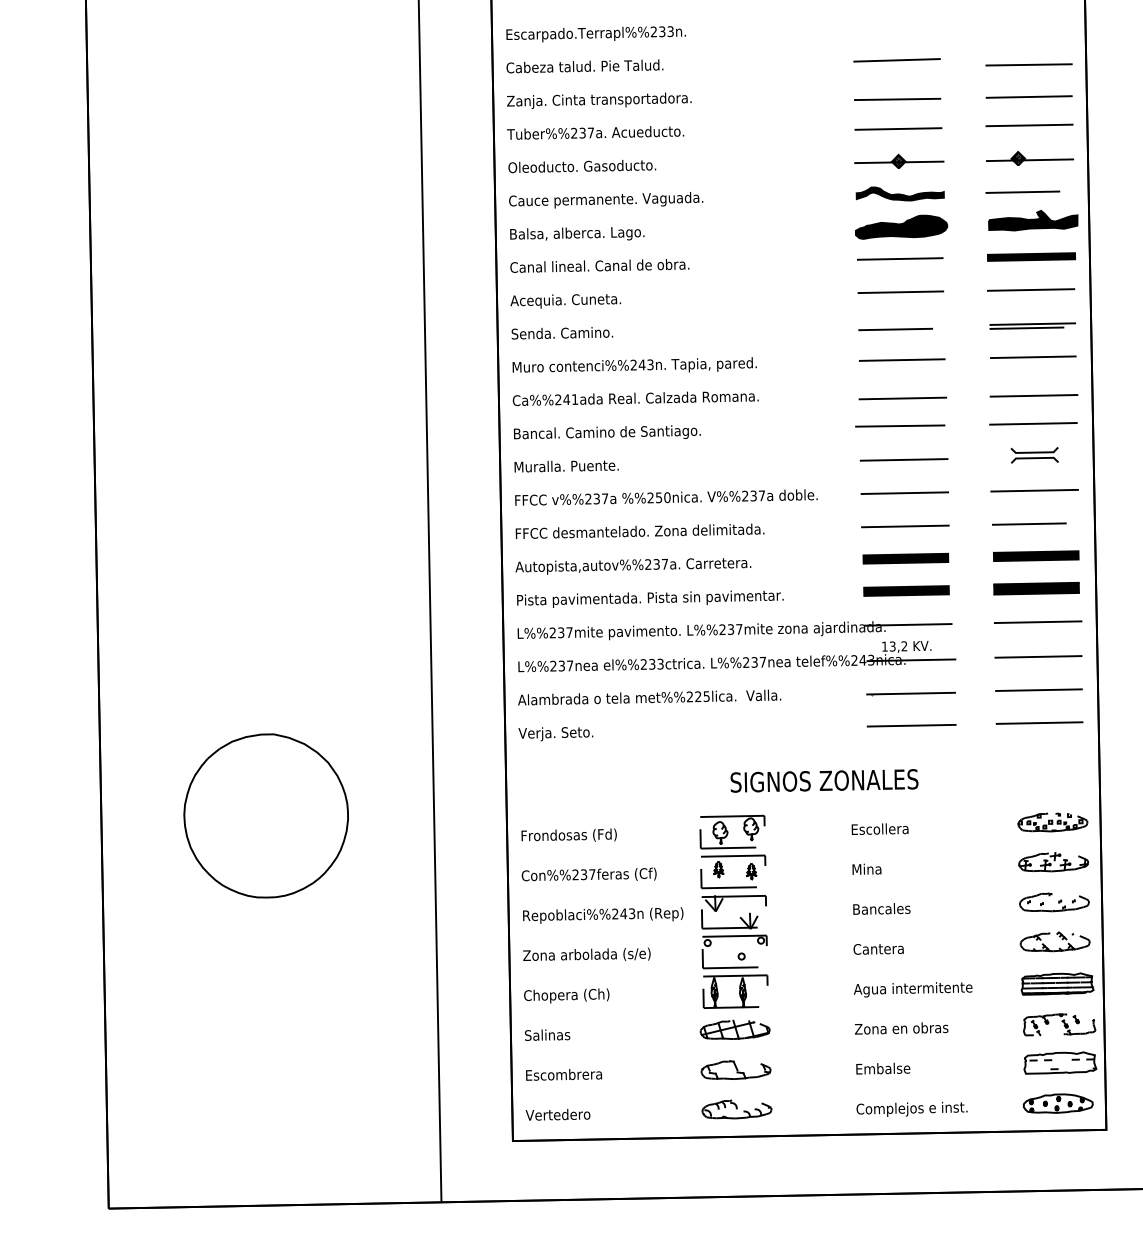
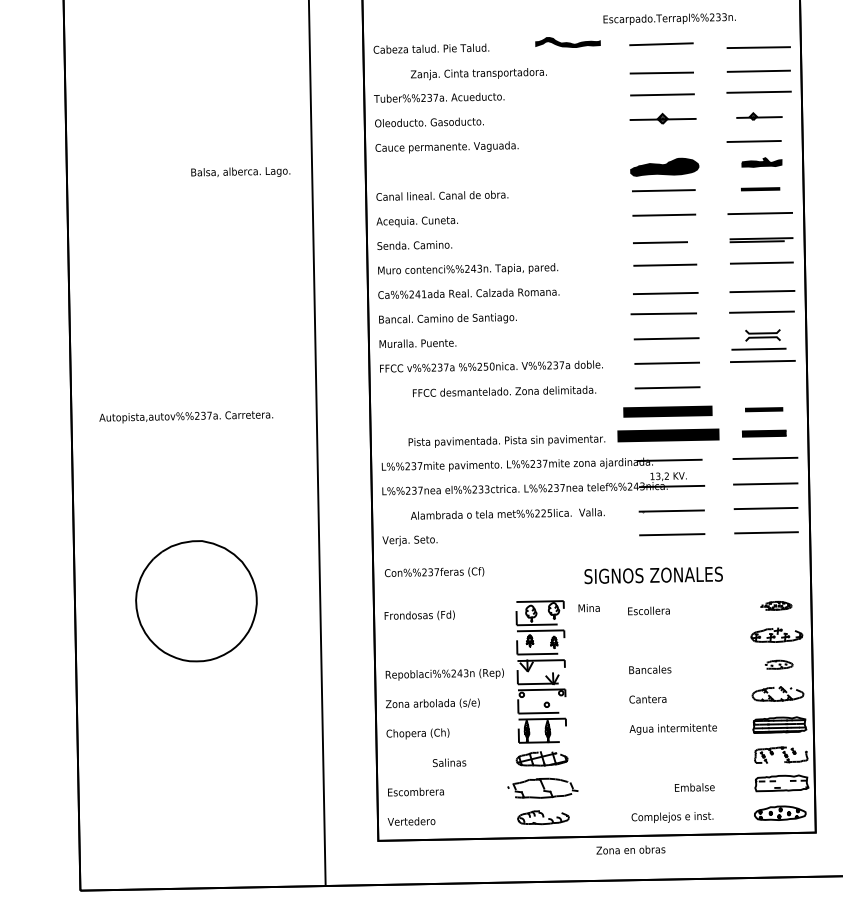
text: (595, 34) -> (669, 19), moved
text: (599, 100) -> (478, 73), moved
part: (1029, 158) -> (759, 116), size x0.7
part: (899, 193) -> (567, 42), moved
part: (1033, 220) -> (762, 162), size x0.6
text: (577, 233) -> (240, 171), moved
part: (1031, 256) -> (760, 188), size x0.6
line: (1029, 523) -> (759, 348), moved
text: (639, 530) -> (504, 390), moved
part: (1036, 555) -> (764, 409), size x0.6
part: (905, 558) -> (667, 411), size x1.4
text: (633, 566) -> (186, 417), moved
part: (1036, 588) -> (764, 433), size x0.7
part: (906, 590) -> (668, 435), size x1.6
text: (650, 598) -> (507, 440), moved
text: (649, 697) -> (507, 513), moved
text: (824, 780) -> (653, 575), moved
part: (1052, 822) -> (776, 606), size x0.6
text: (866, 868) -> (588, 607), moved
text: (588, 874) -> (434, 572), moved
part: (1054, 902) -> (777, 665), size x0.6
text: (901, 1028) -> (630, 850), moved
text: (547, 1034) -> (449, 762), moved
text: (883, 1068) -> (694, 787), moved
part: (735, 1069) -> (542, 788), size x1.4

